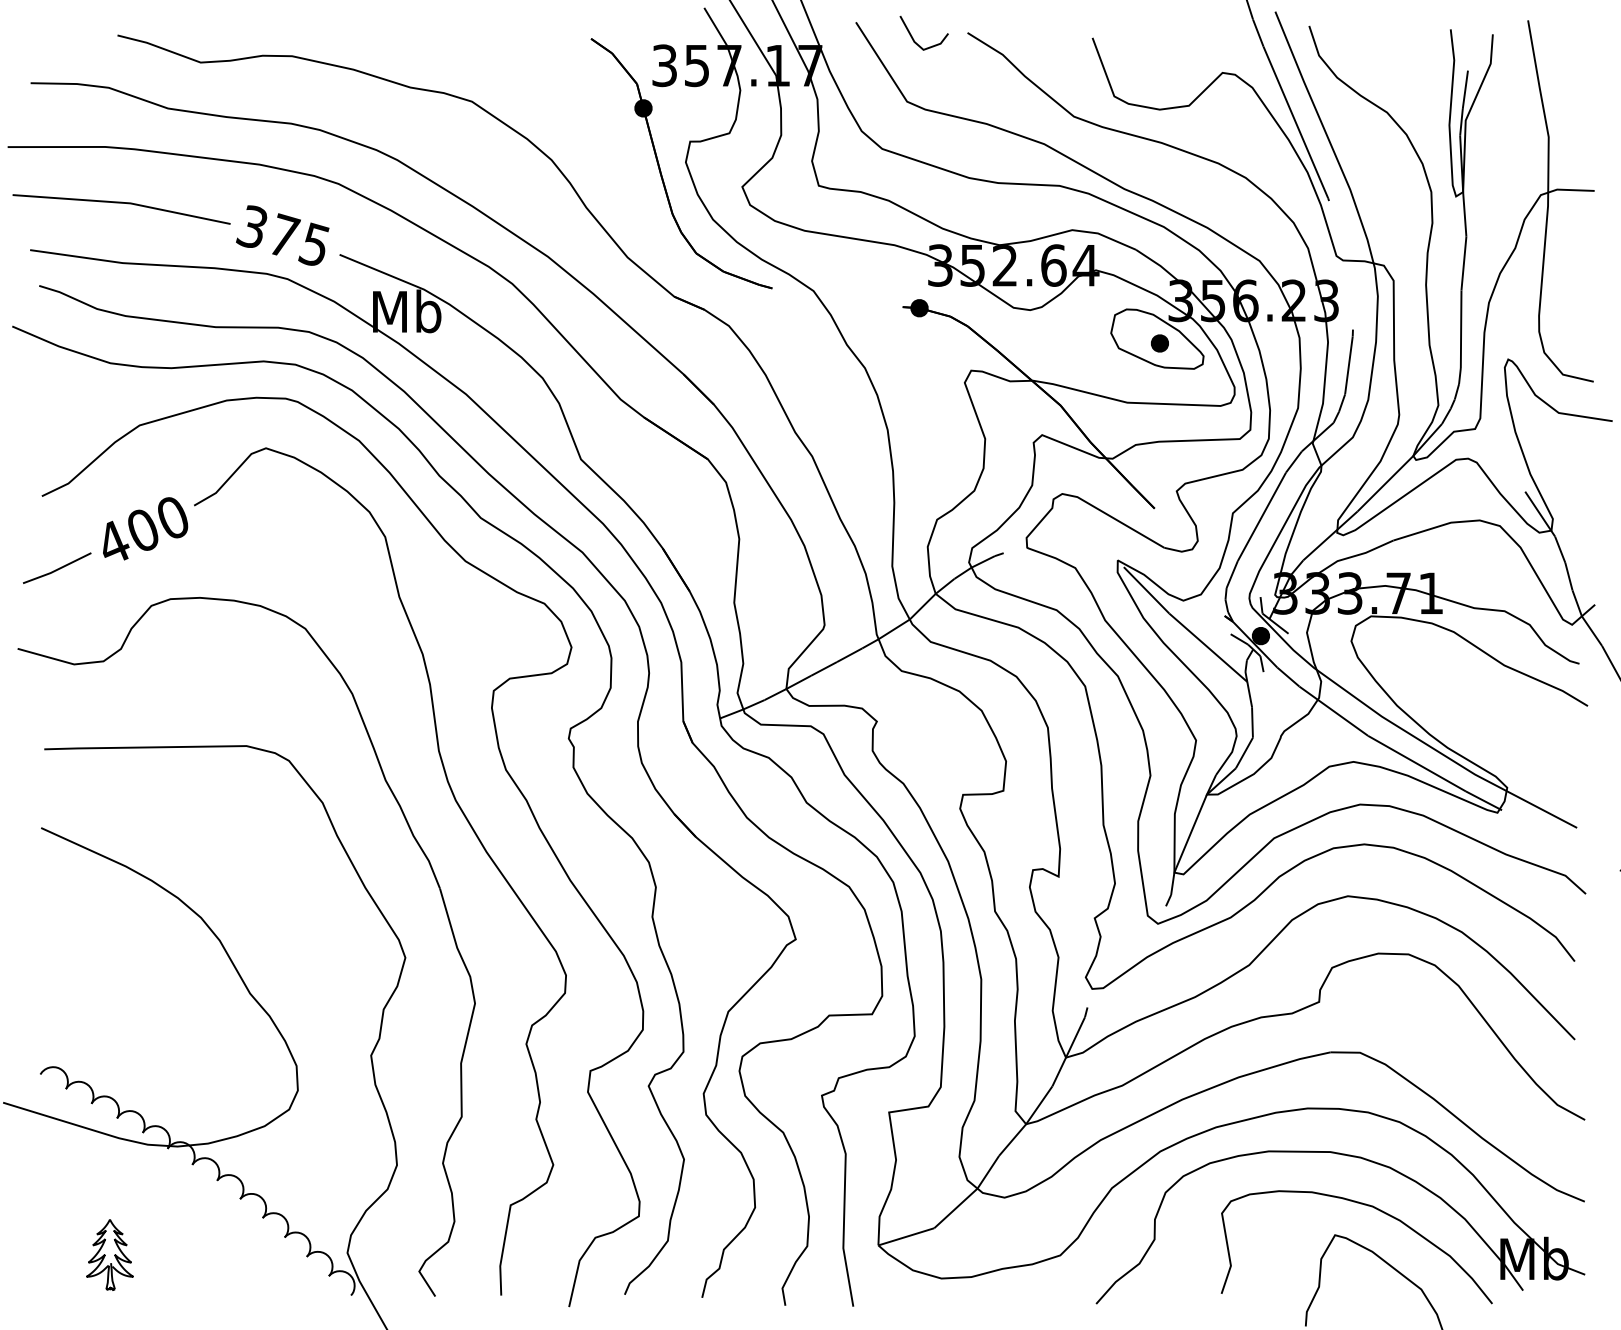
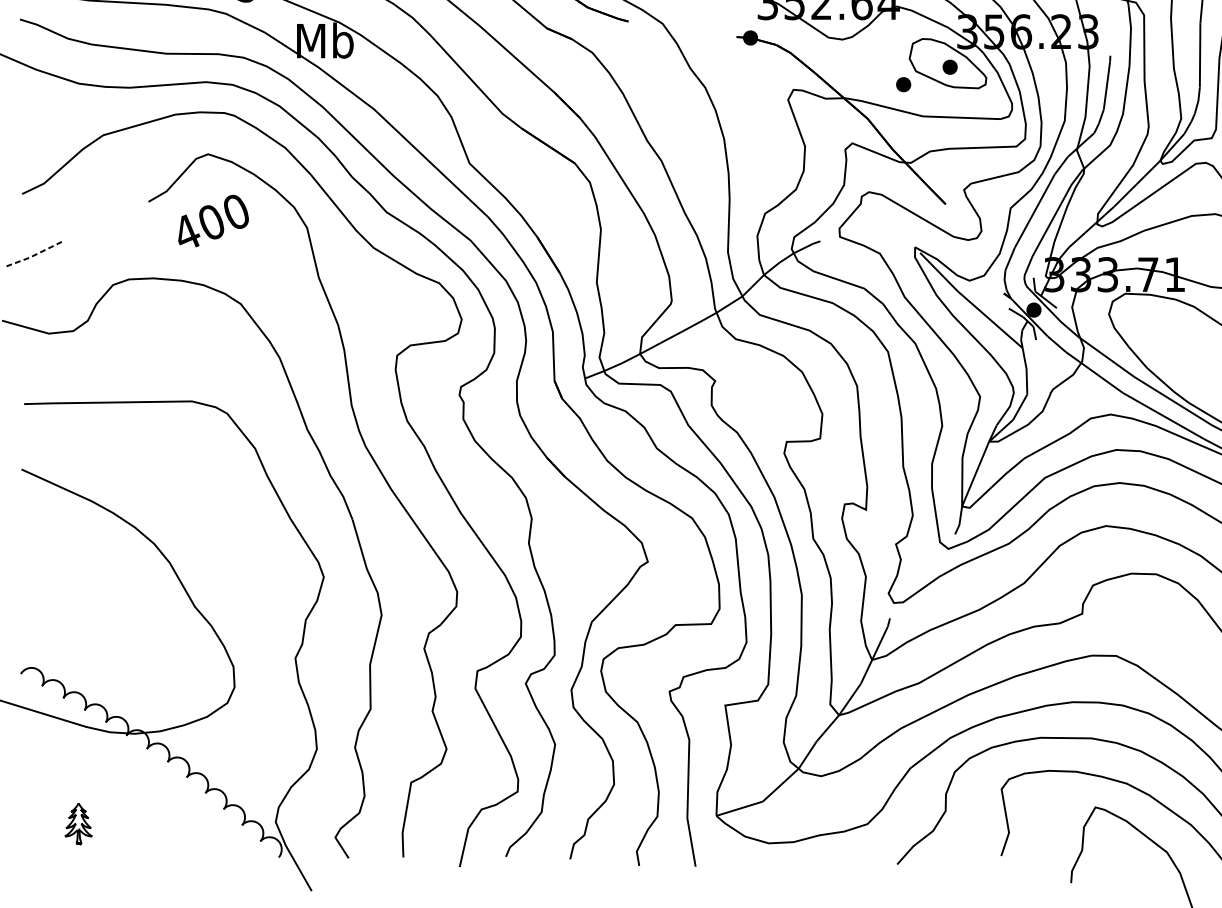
part: (1103, 364) -> (903, 84), added
text: (145, 528) -> (213, 220), moved
line: (57, 569) -> (35, 254), solid -> dashed
part: (109, 1254) -> (78, 823), size x0.7

